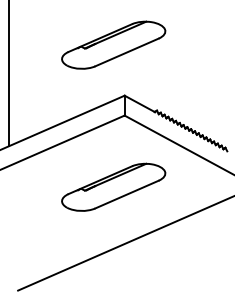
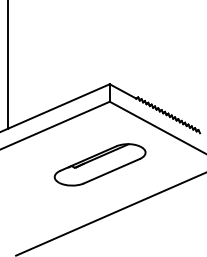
part: (112, 44) -> (99, 39), removed

